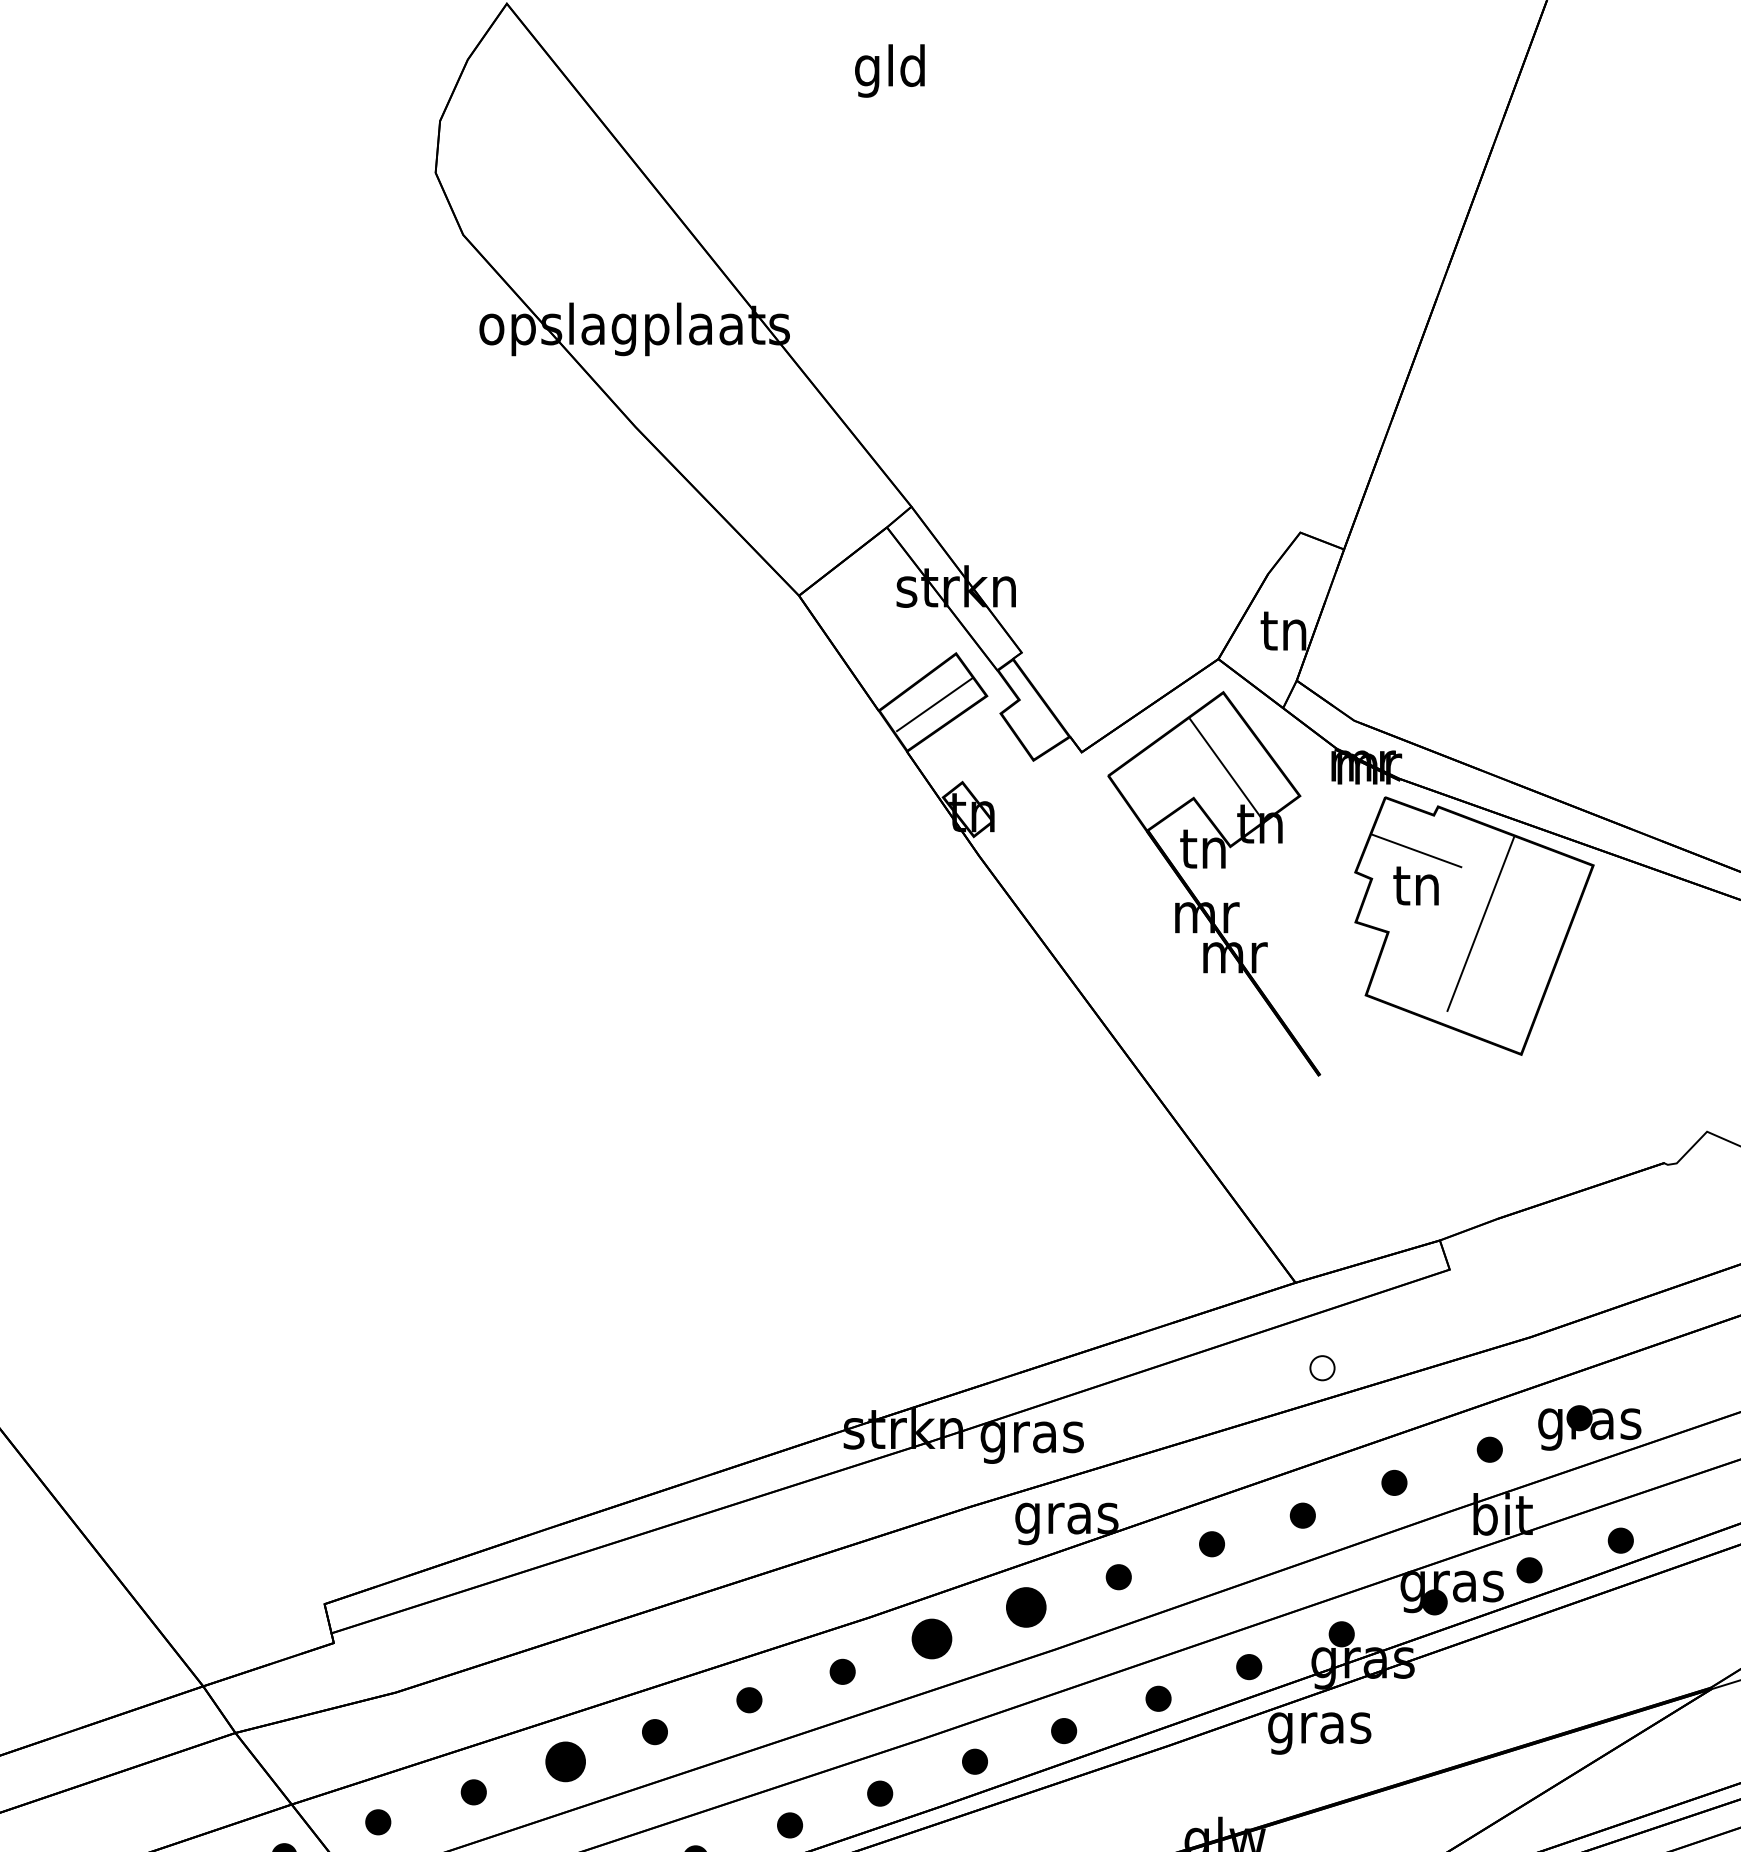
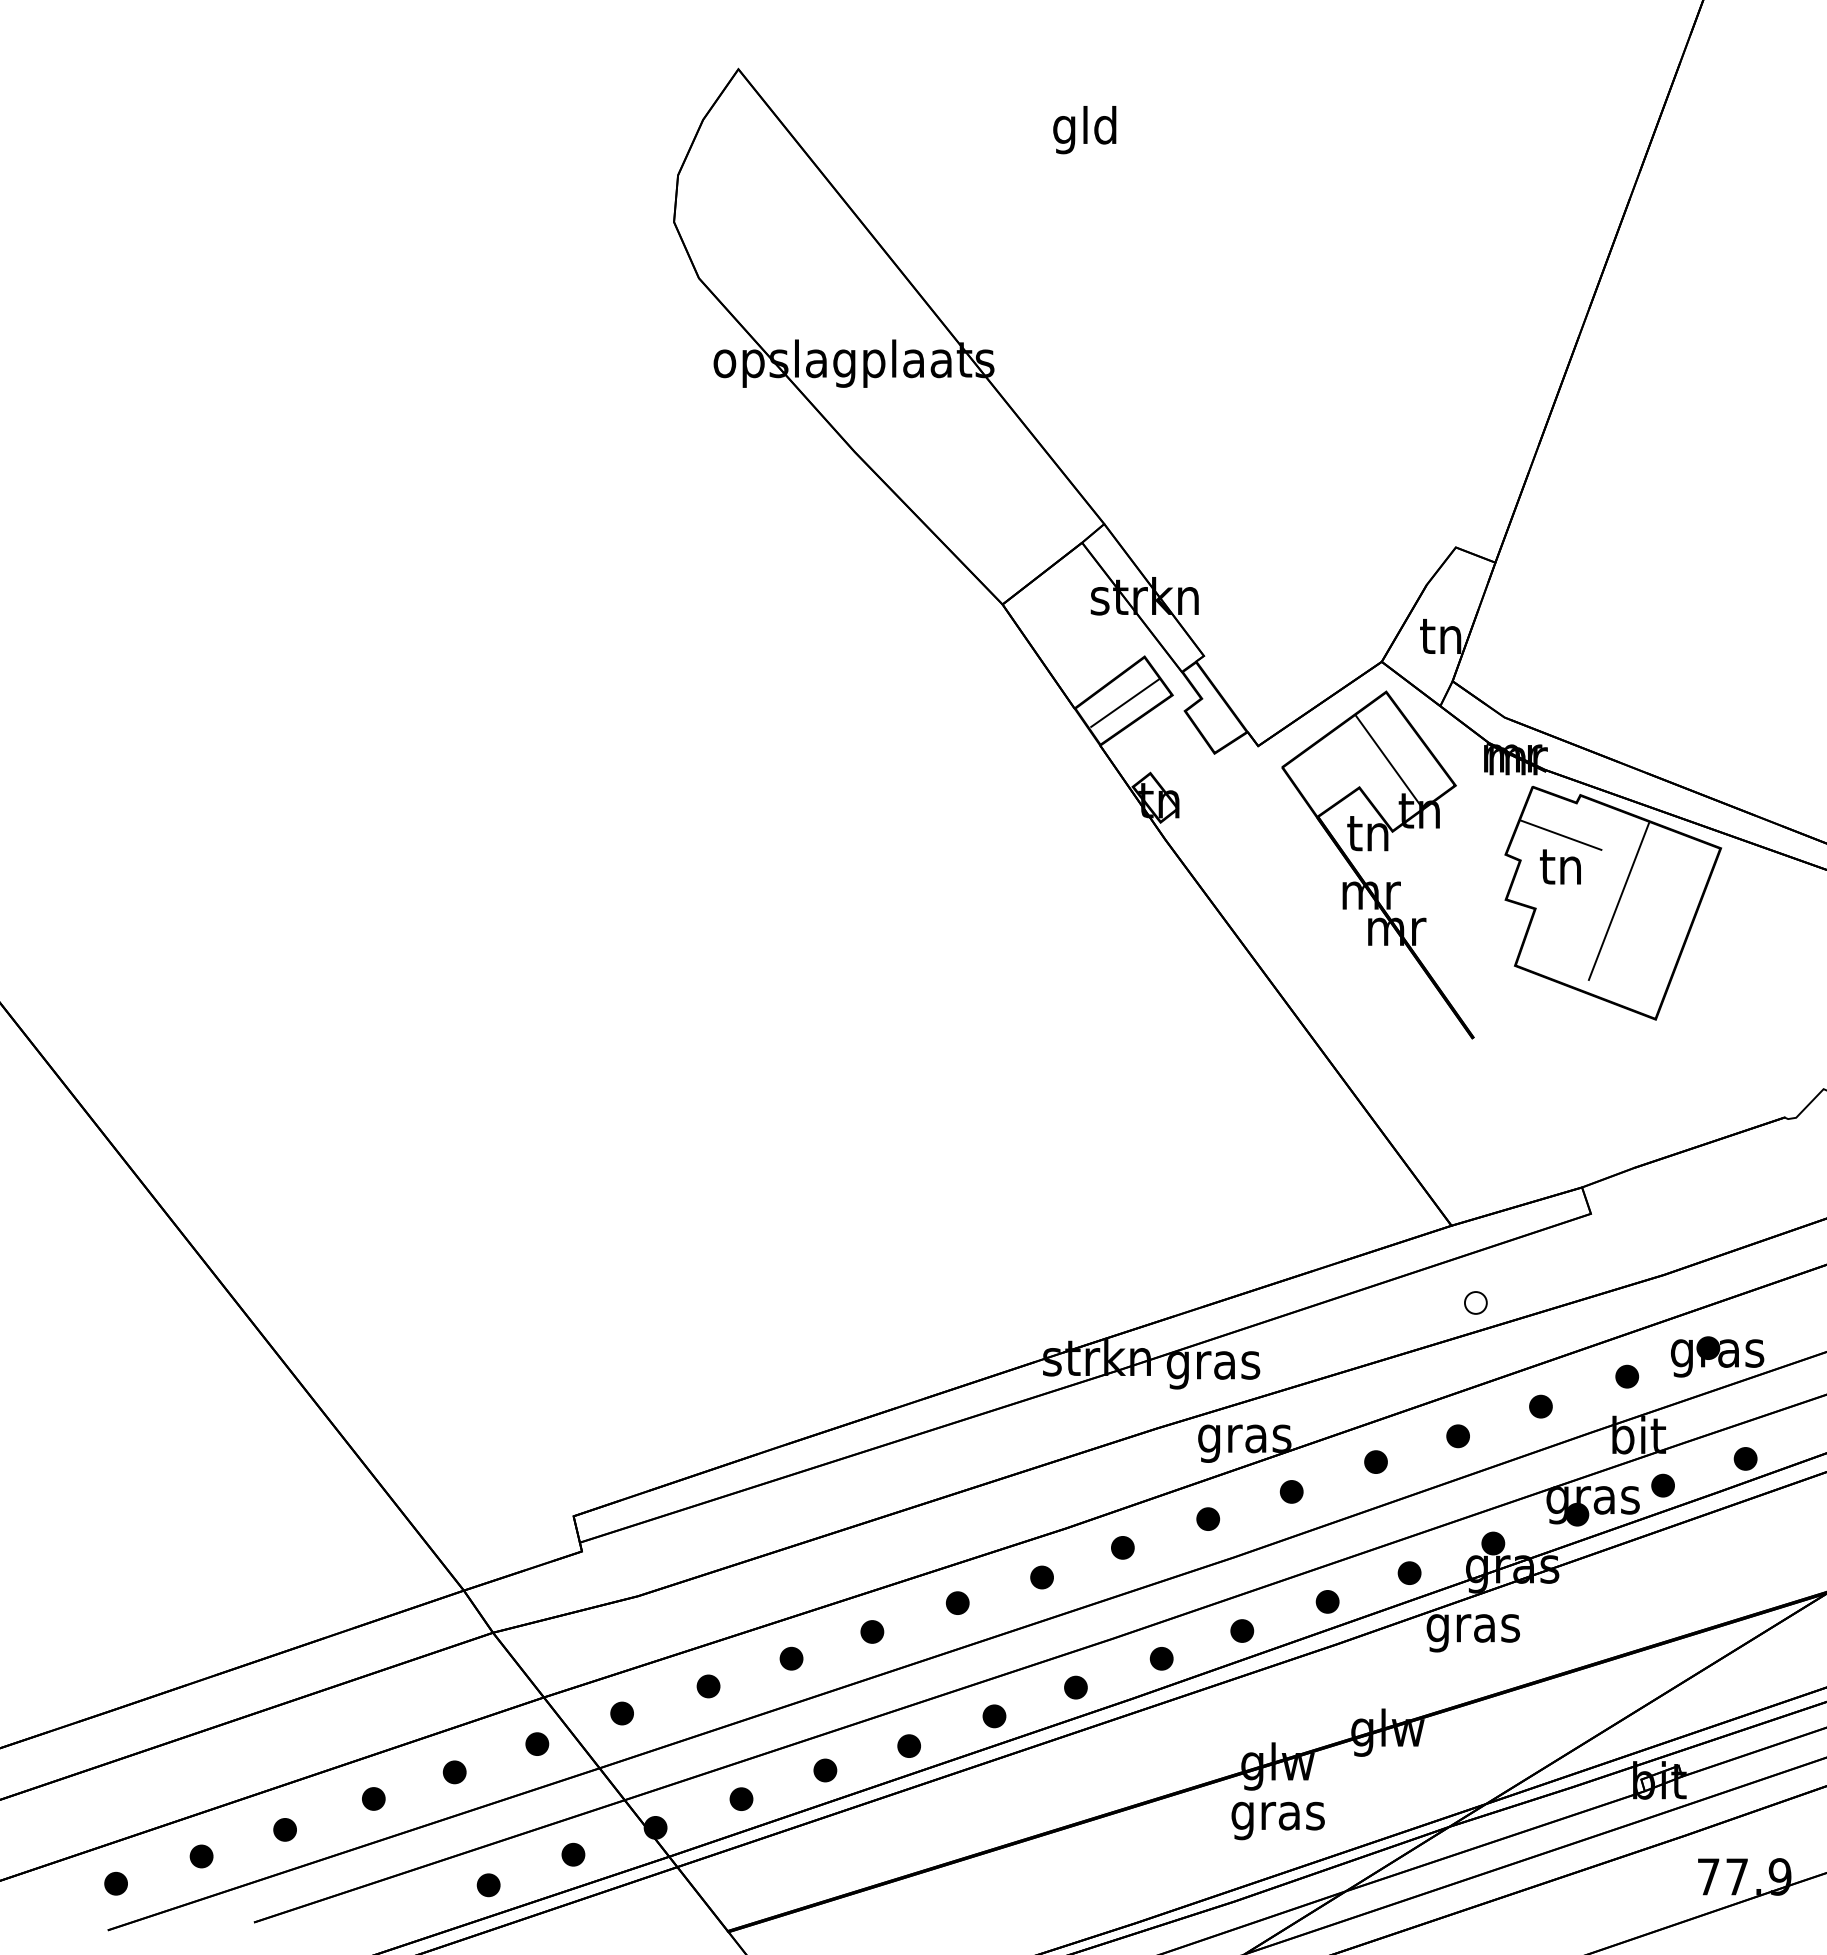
part: (1026, 1606) -> (1208, 1518), size x0.62
part: (931, 1638) -> (1122, 1547), size x0.62
part: (565, 1761) -> (791, 1658), size x0.62

